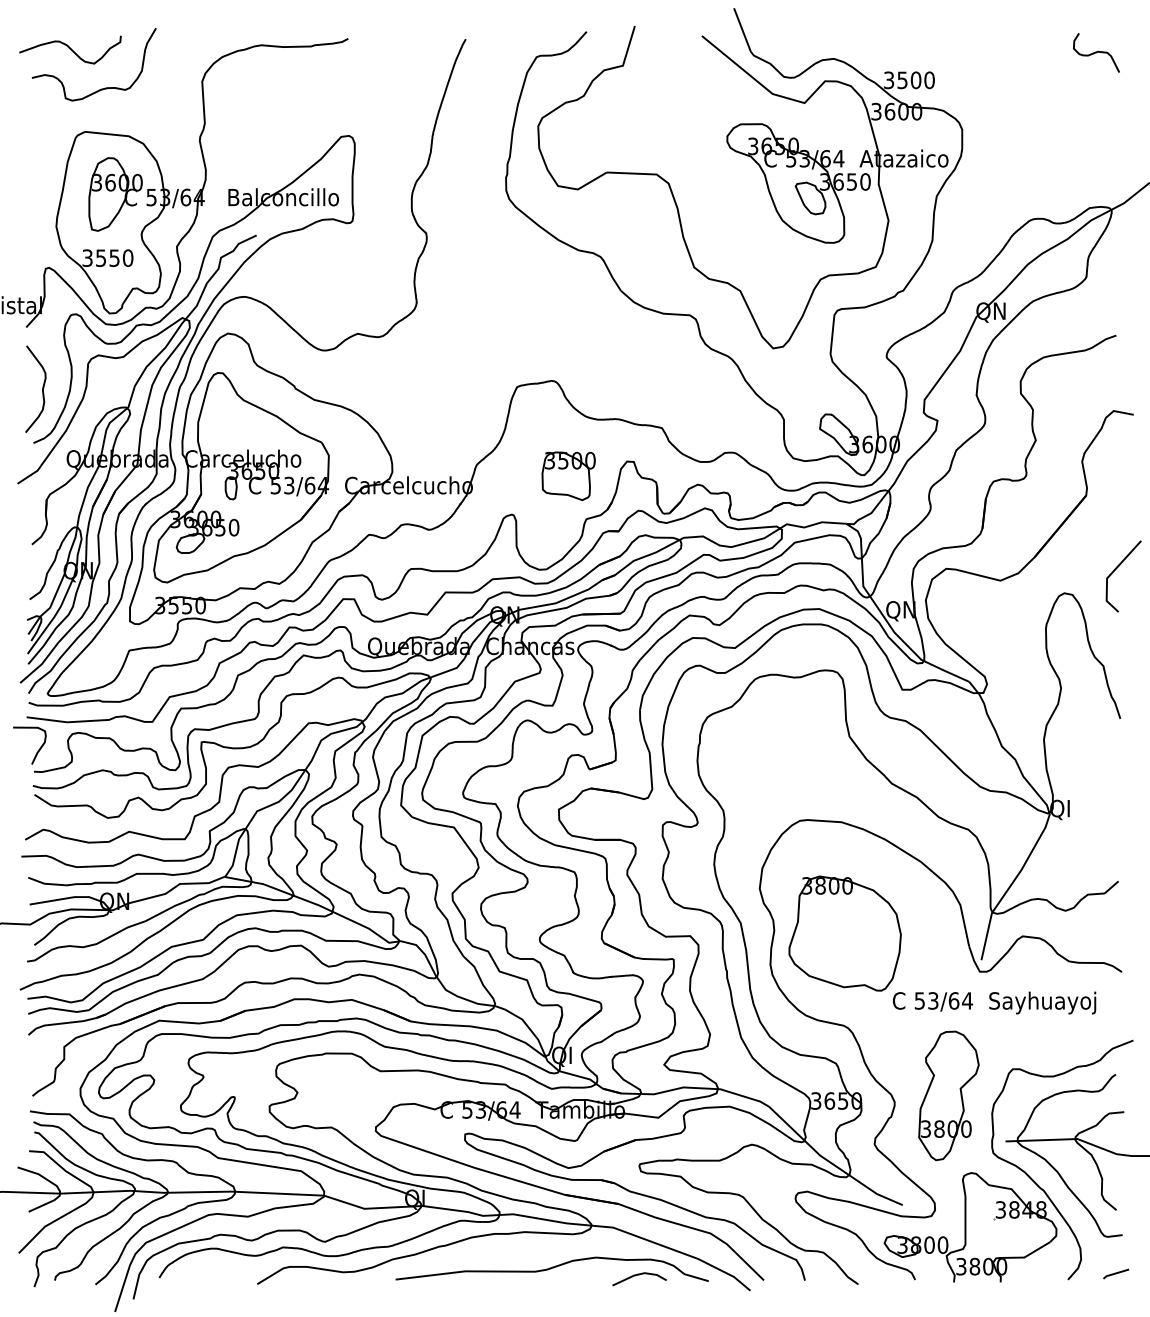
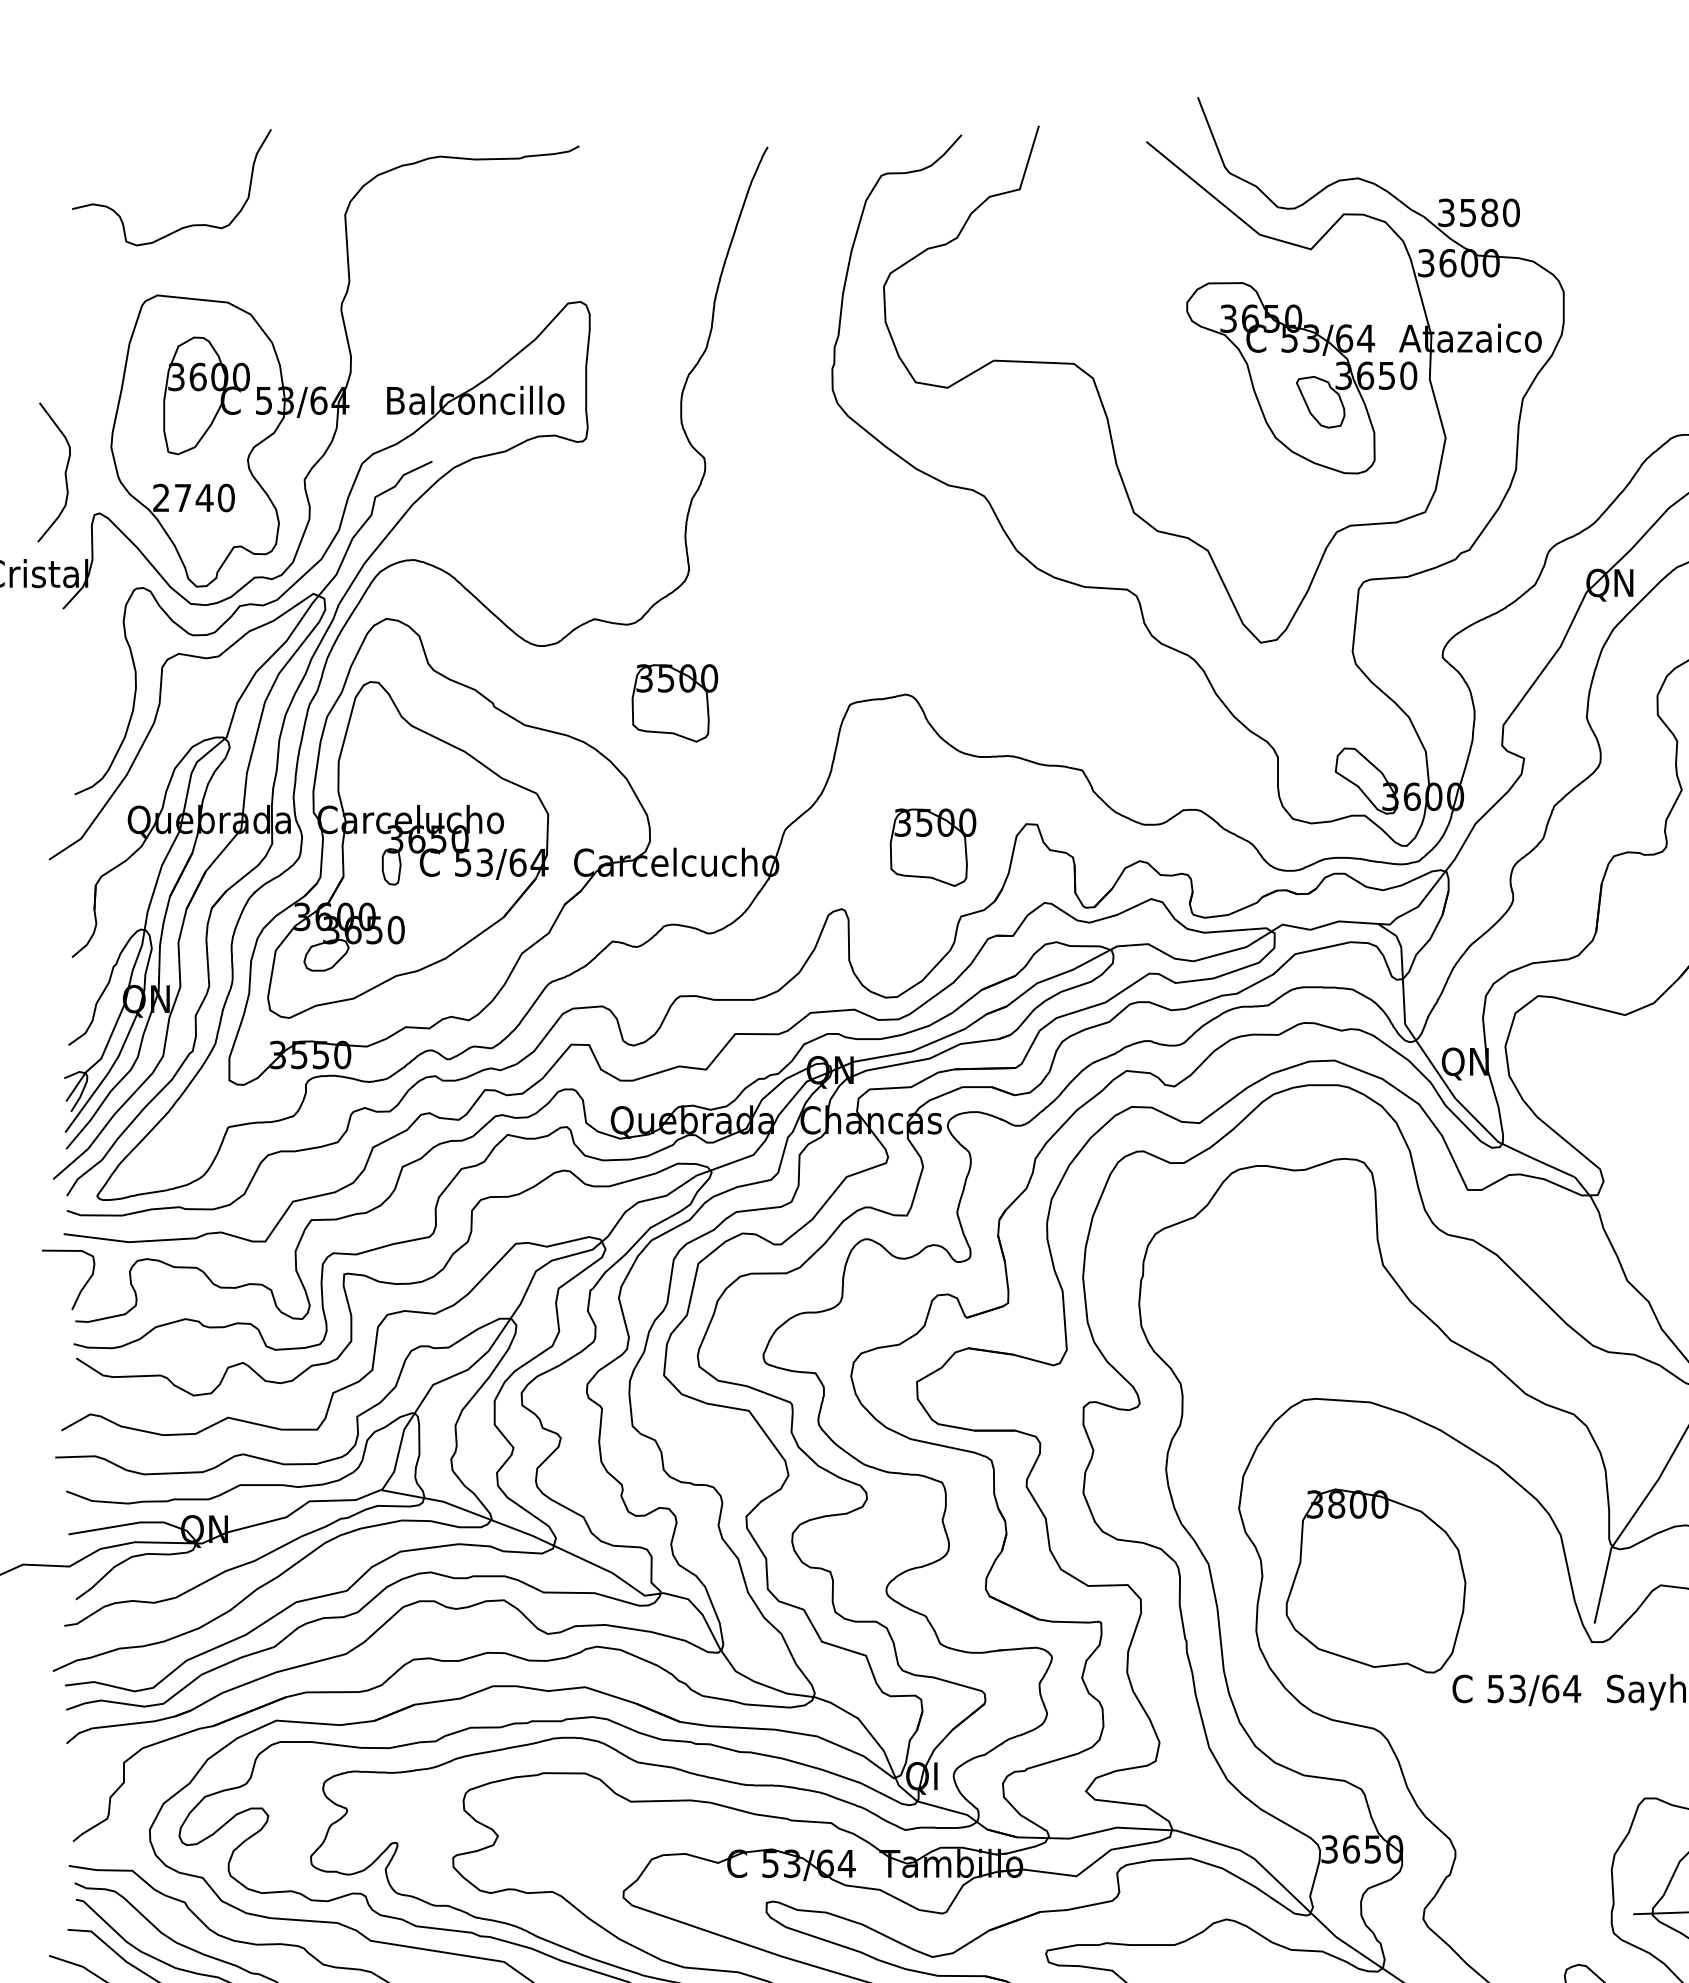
curve: (70, 49) -> (133, 163), removed
text: (915, 79) -> (1488, 211), 3500 -> 3580
text: (101, 258) -> (183, 498), 3550 -> 2740
part: (407, 386) -> (674, 703), added
curve: (42, 388) -> (65, 471), moved
part: (948, 1095) -> (1541, 1840), removed

